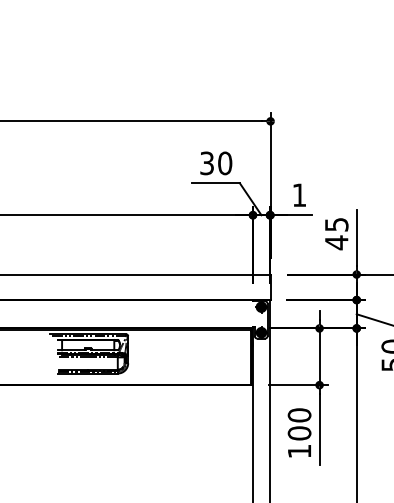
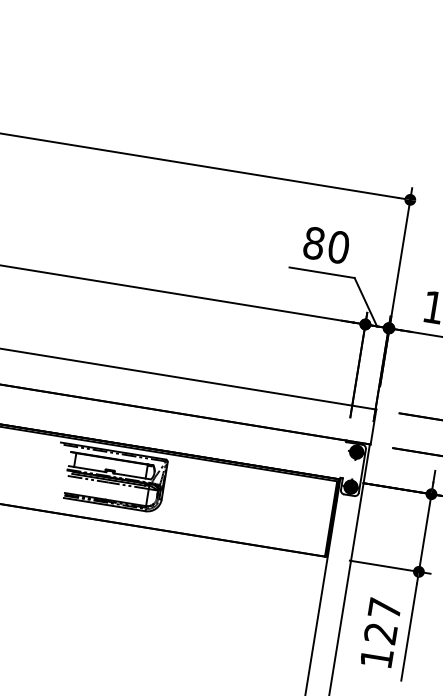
text: (207, 163) -> (314, 243), 30 -> 80
text: (299, 424) -> (382, 621), 100 -> 127

